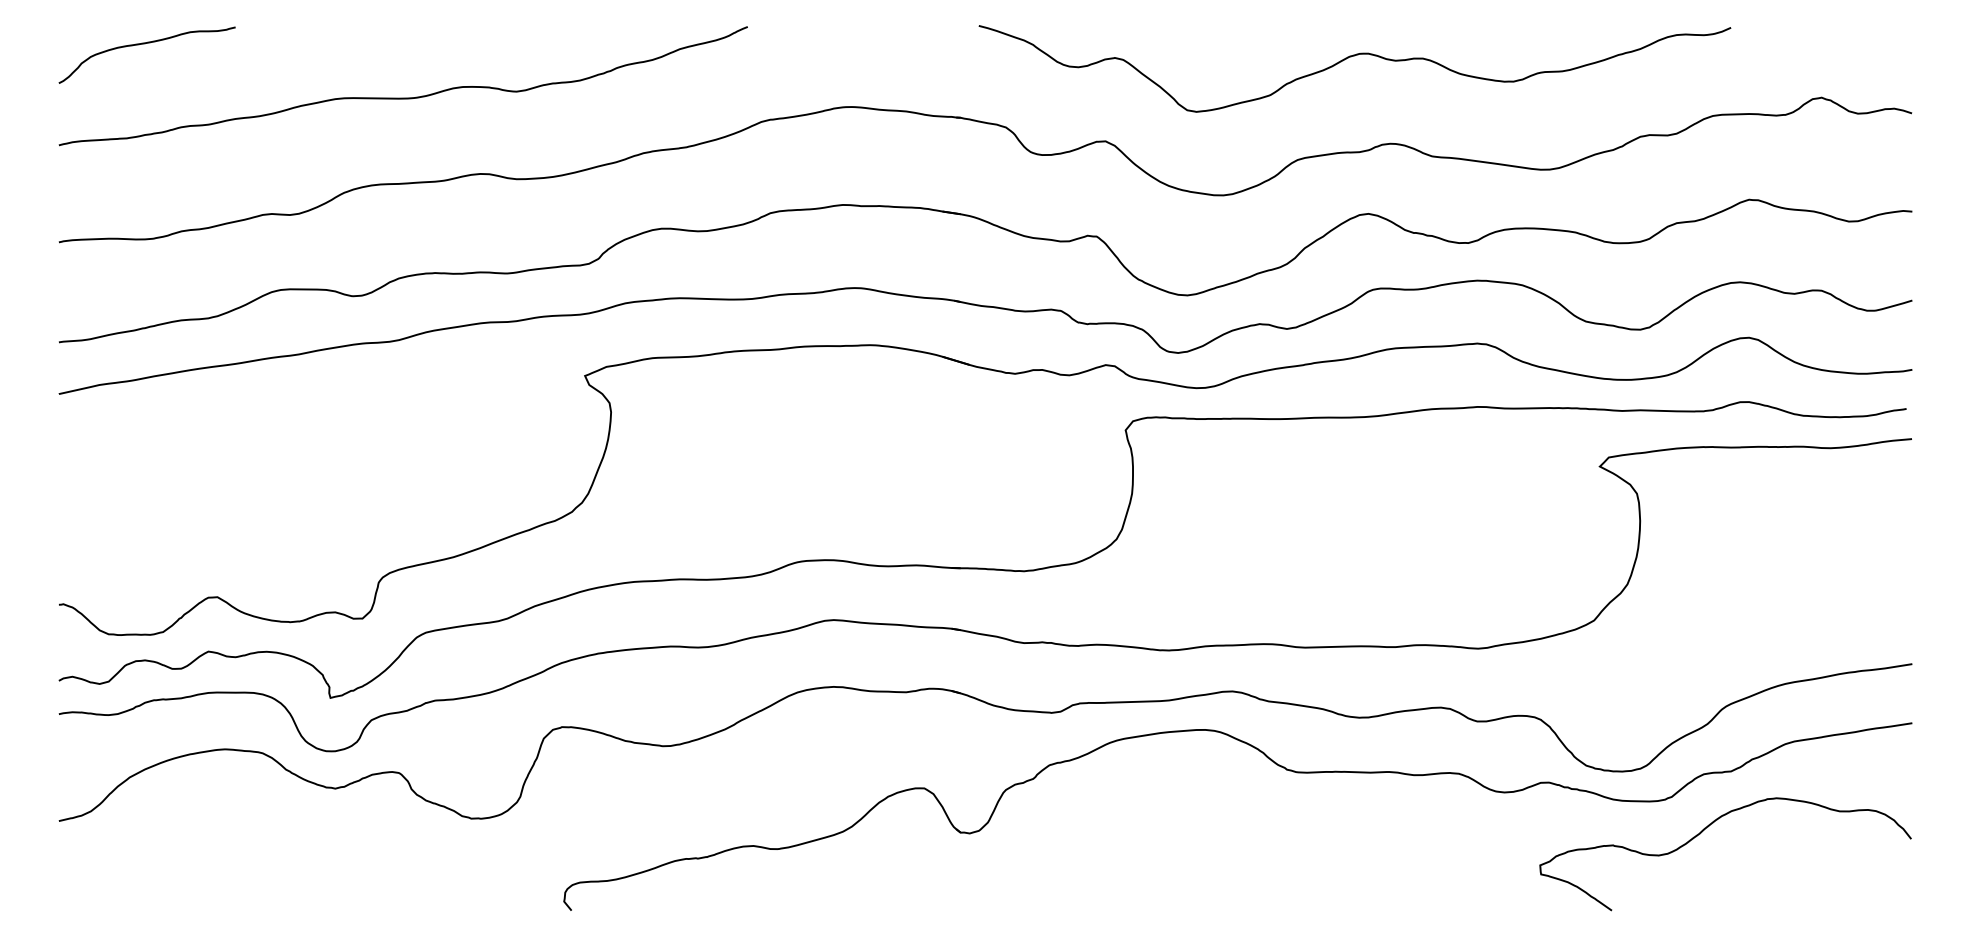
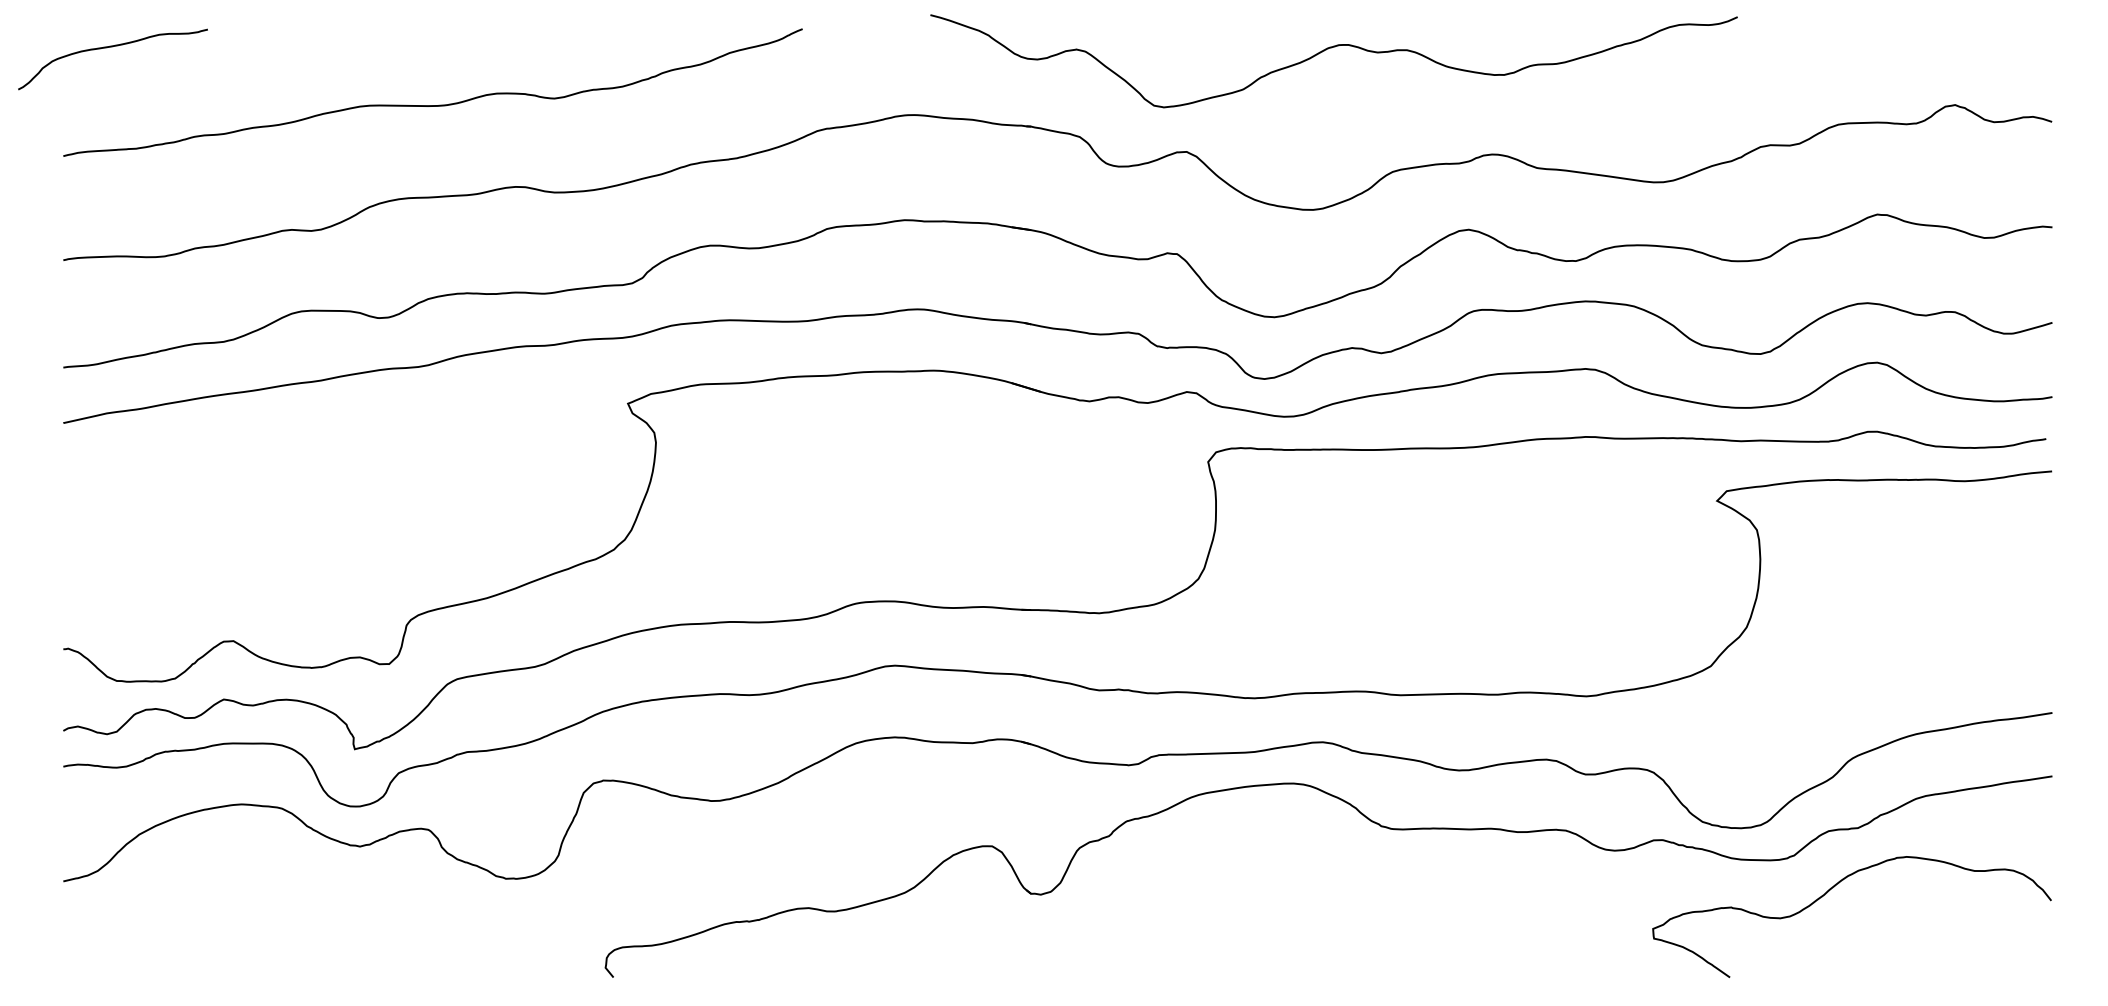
curve: (145, 44) -> (111, 47), moved
curve: (1351, 57) -> (1330, 49), moved

